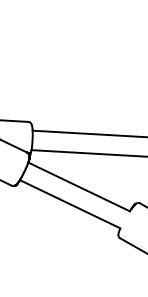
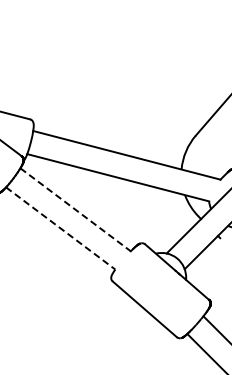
line: (79, 187) -> (76, 210), solid -> dashed
line: (70, 204) -> (61, 228), solid -> dashed

